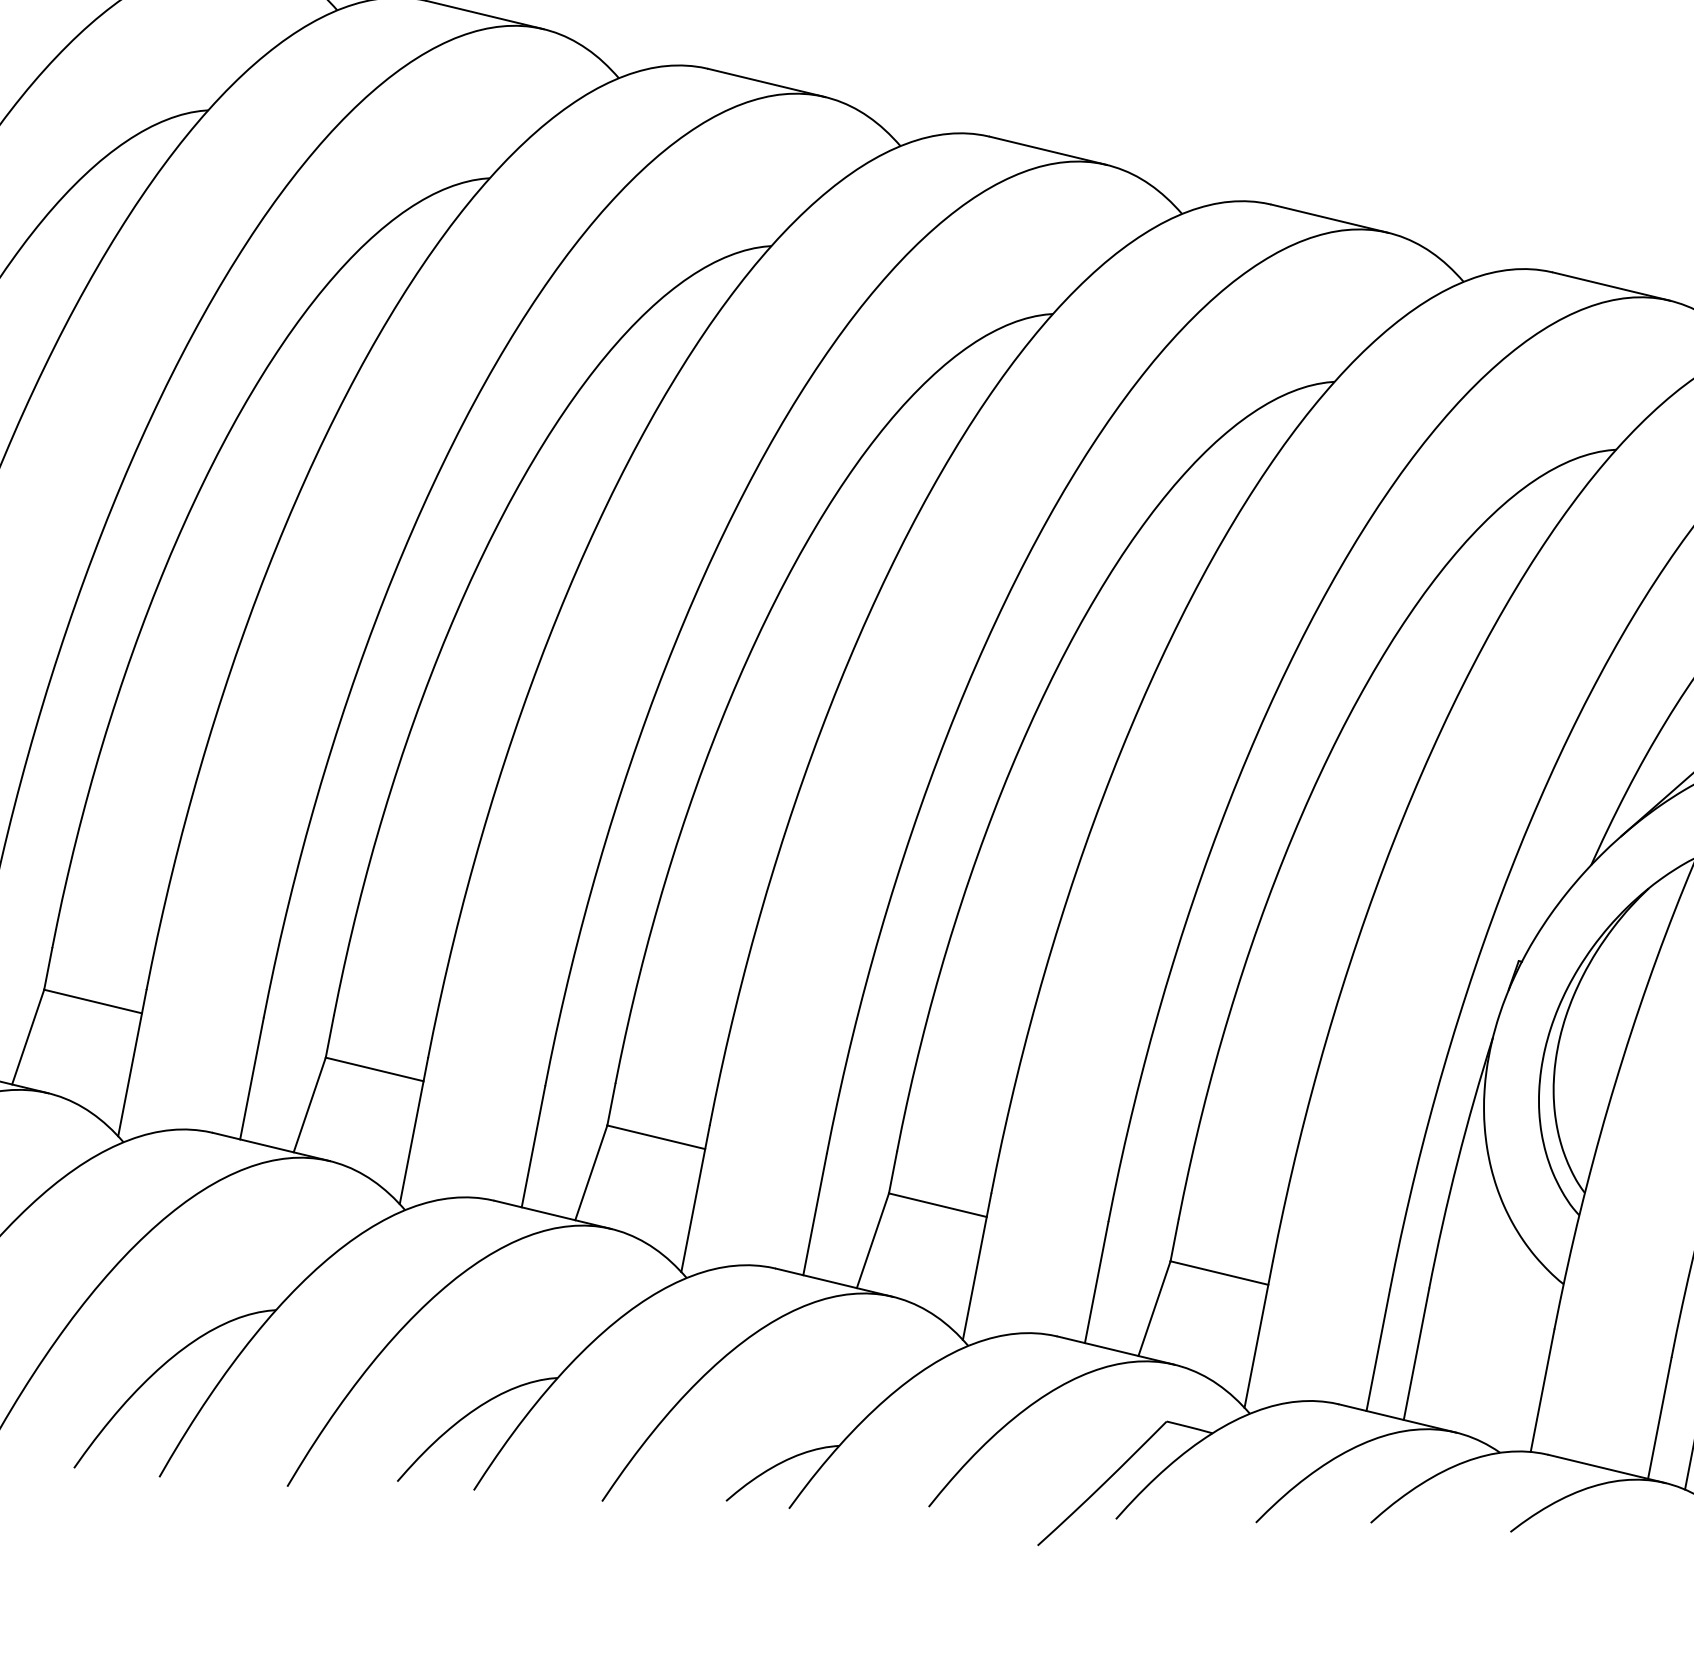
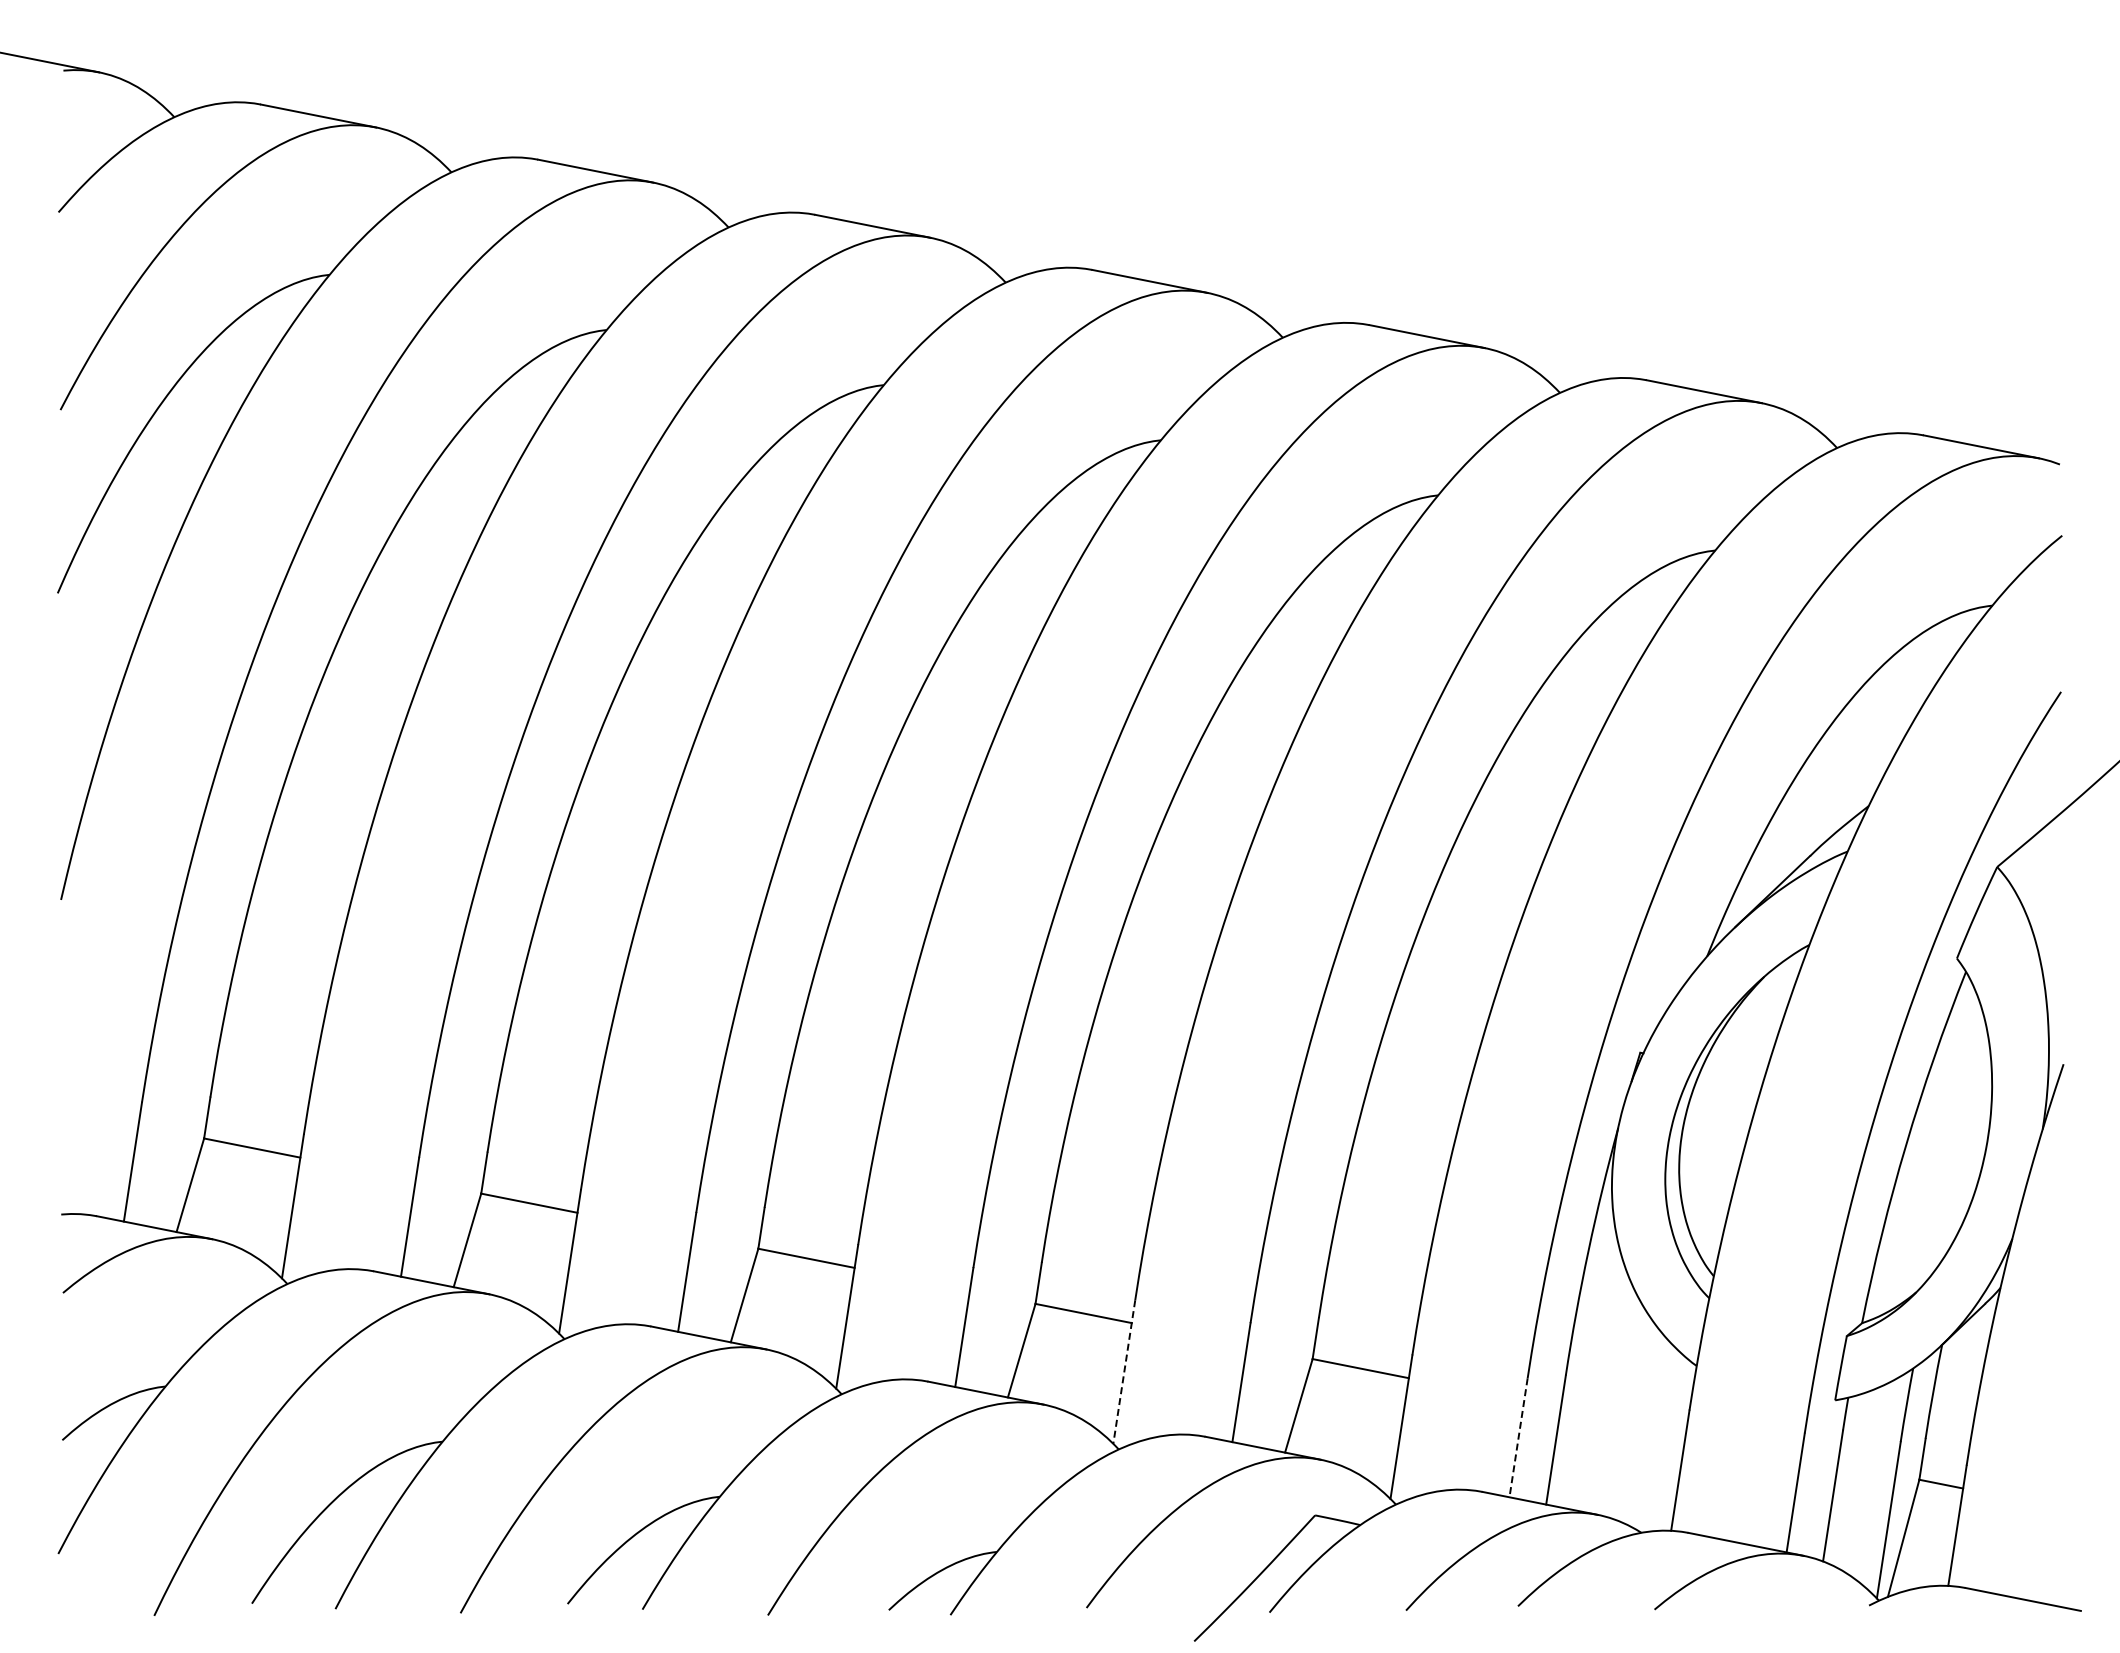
line: (977, 1267) -> (1124, 1372), solid -> dashed
line: (1378, 1351) -> (1518, 1438), solid -> dashed

